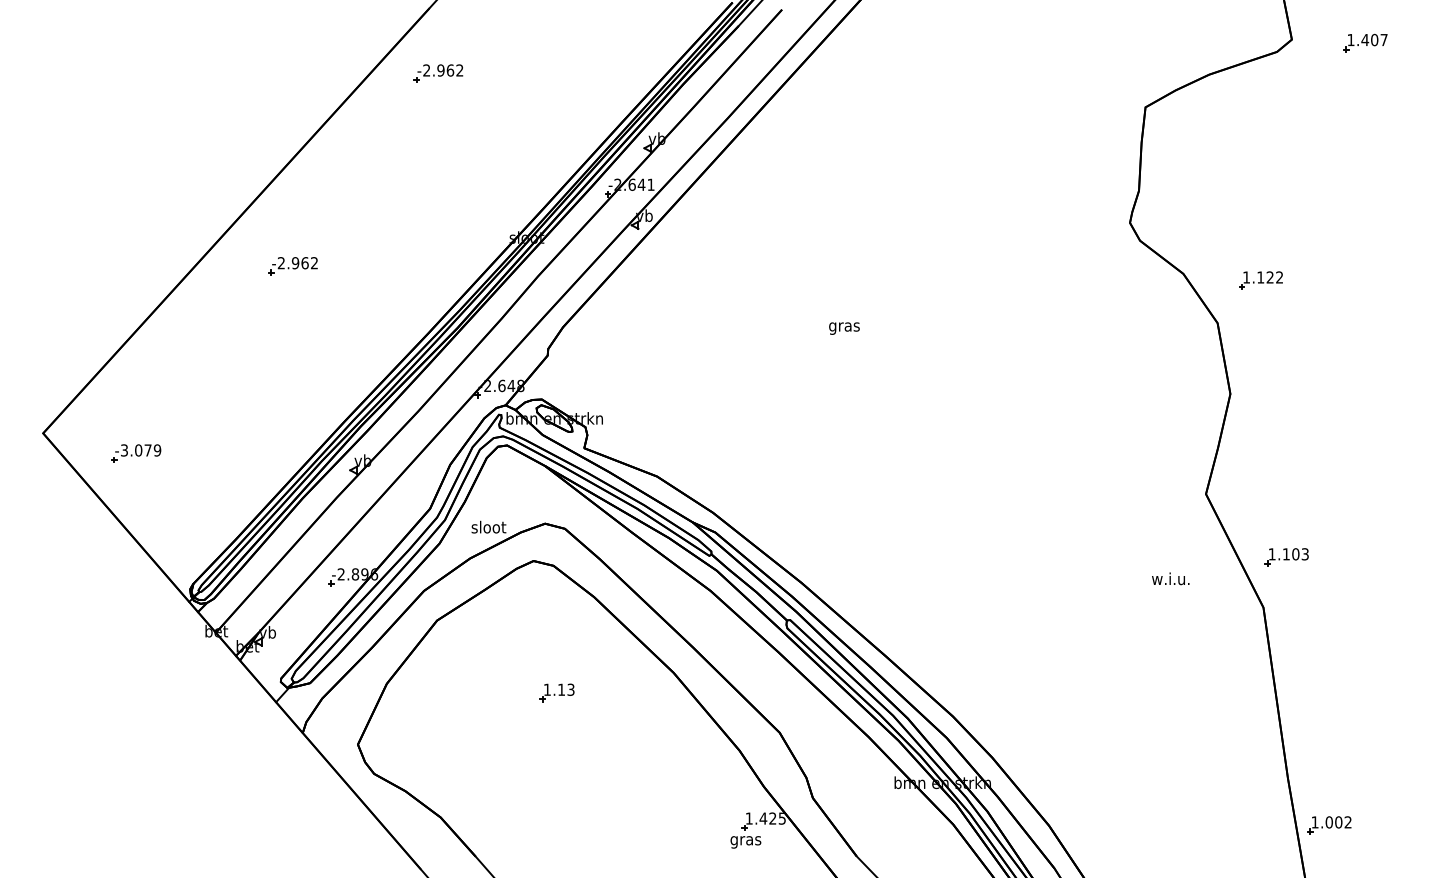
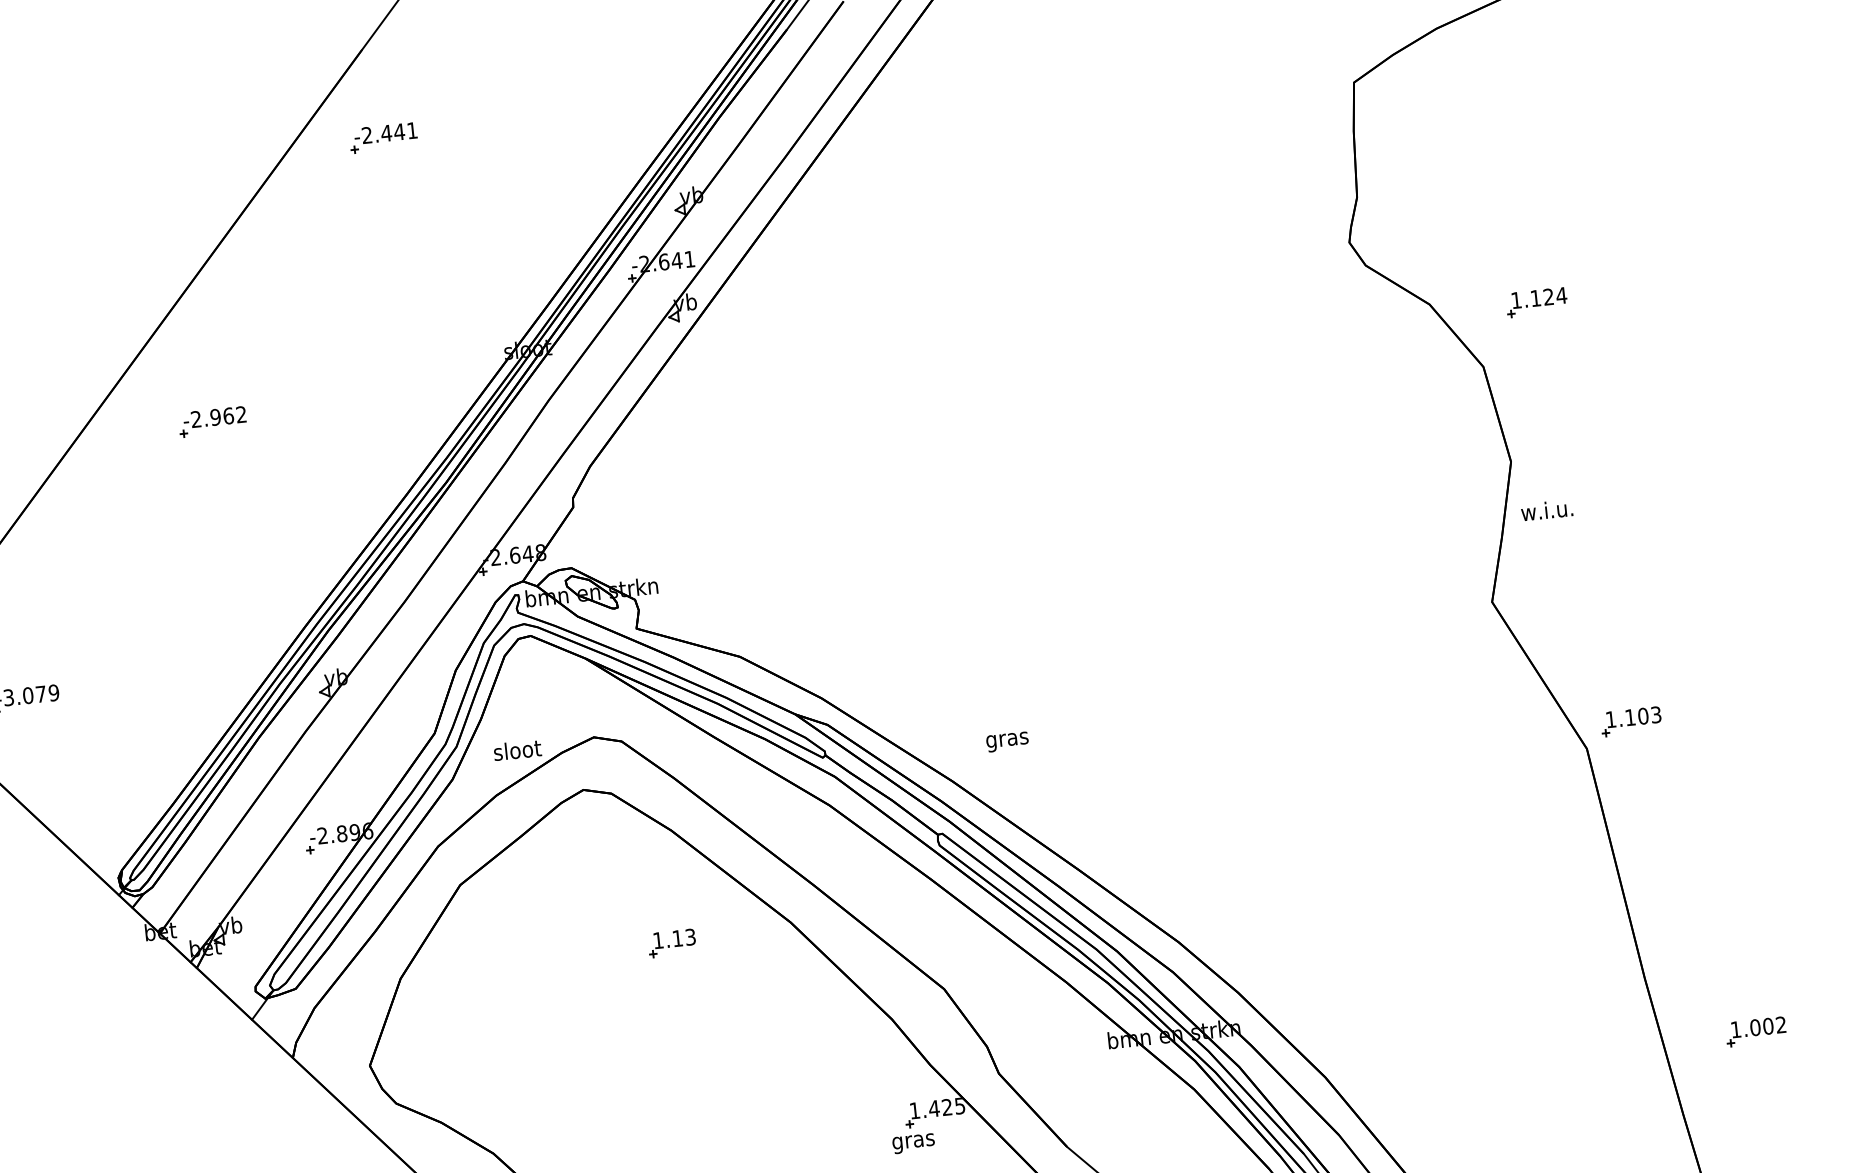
text: (450, 70) -> (399, 131), -2.962 -> -2.441
text: (1279, 277) -> (1561, 295), 1.122 -> 1.124
text: (844, 328) -> (1007, 741), moved
part: (1286, 557) -> (1631, 721), moved
text: (1170, 578) -> (1546, 509), moved
part: (556, 692) -> (671, 942), moved
part: (1329, 825) -> (1756, 1031), moved

